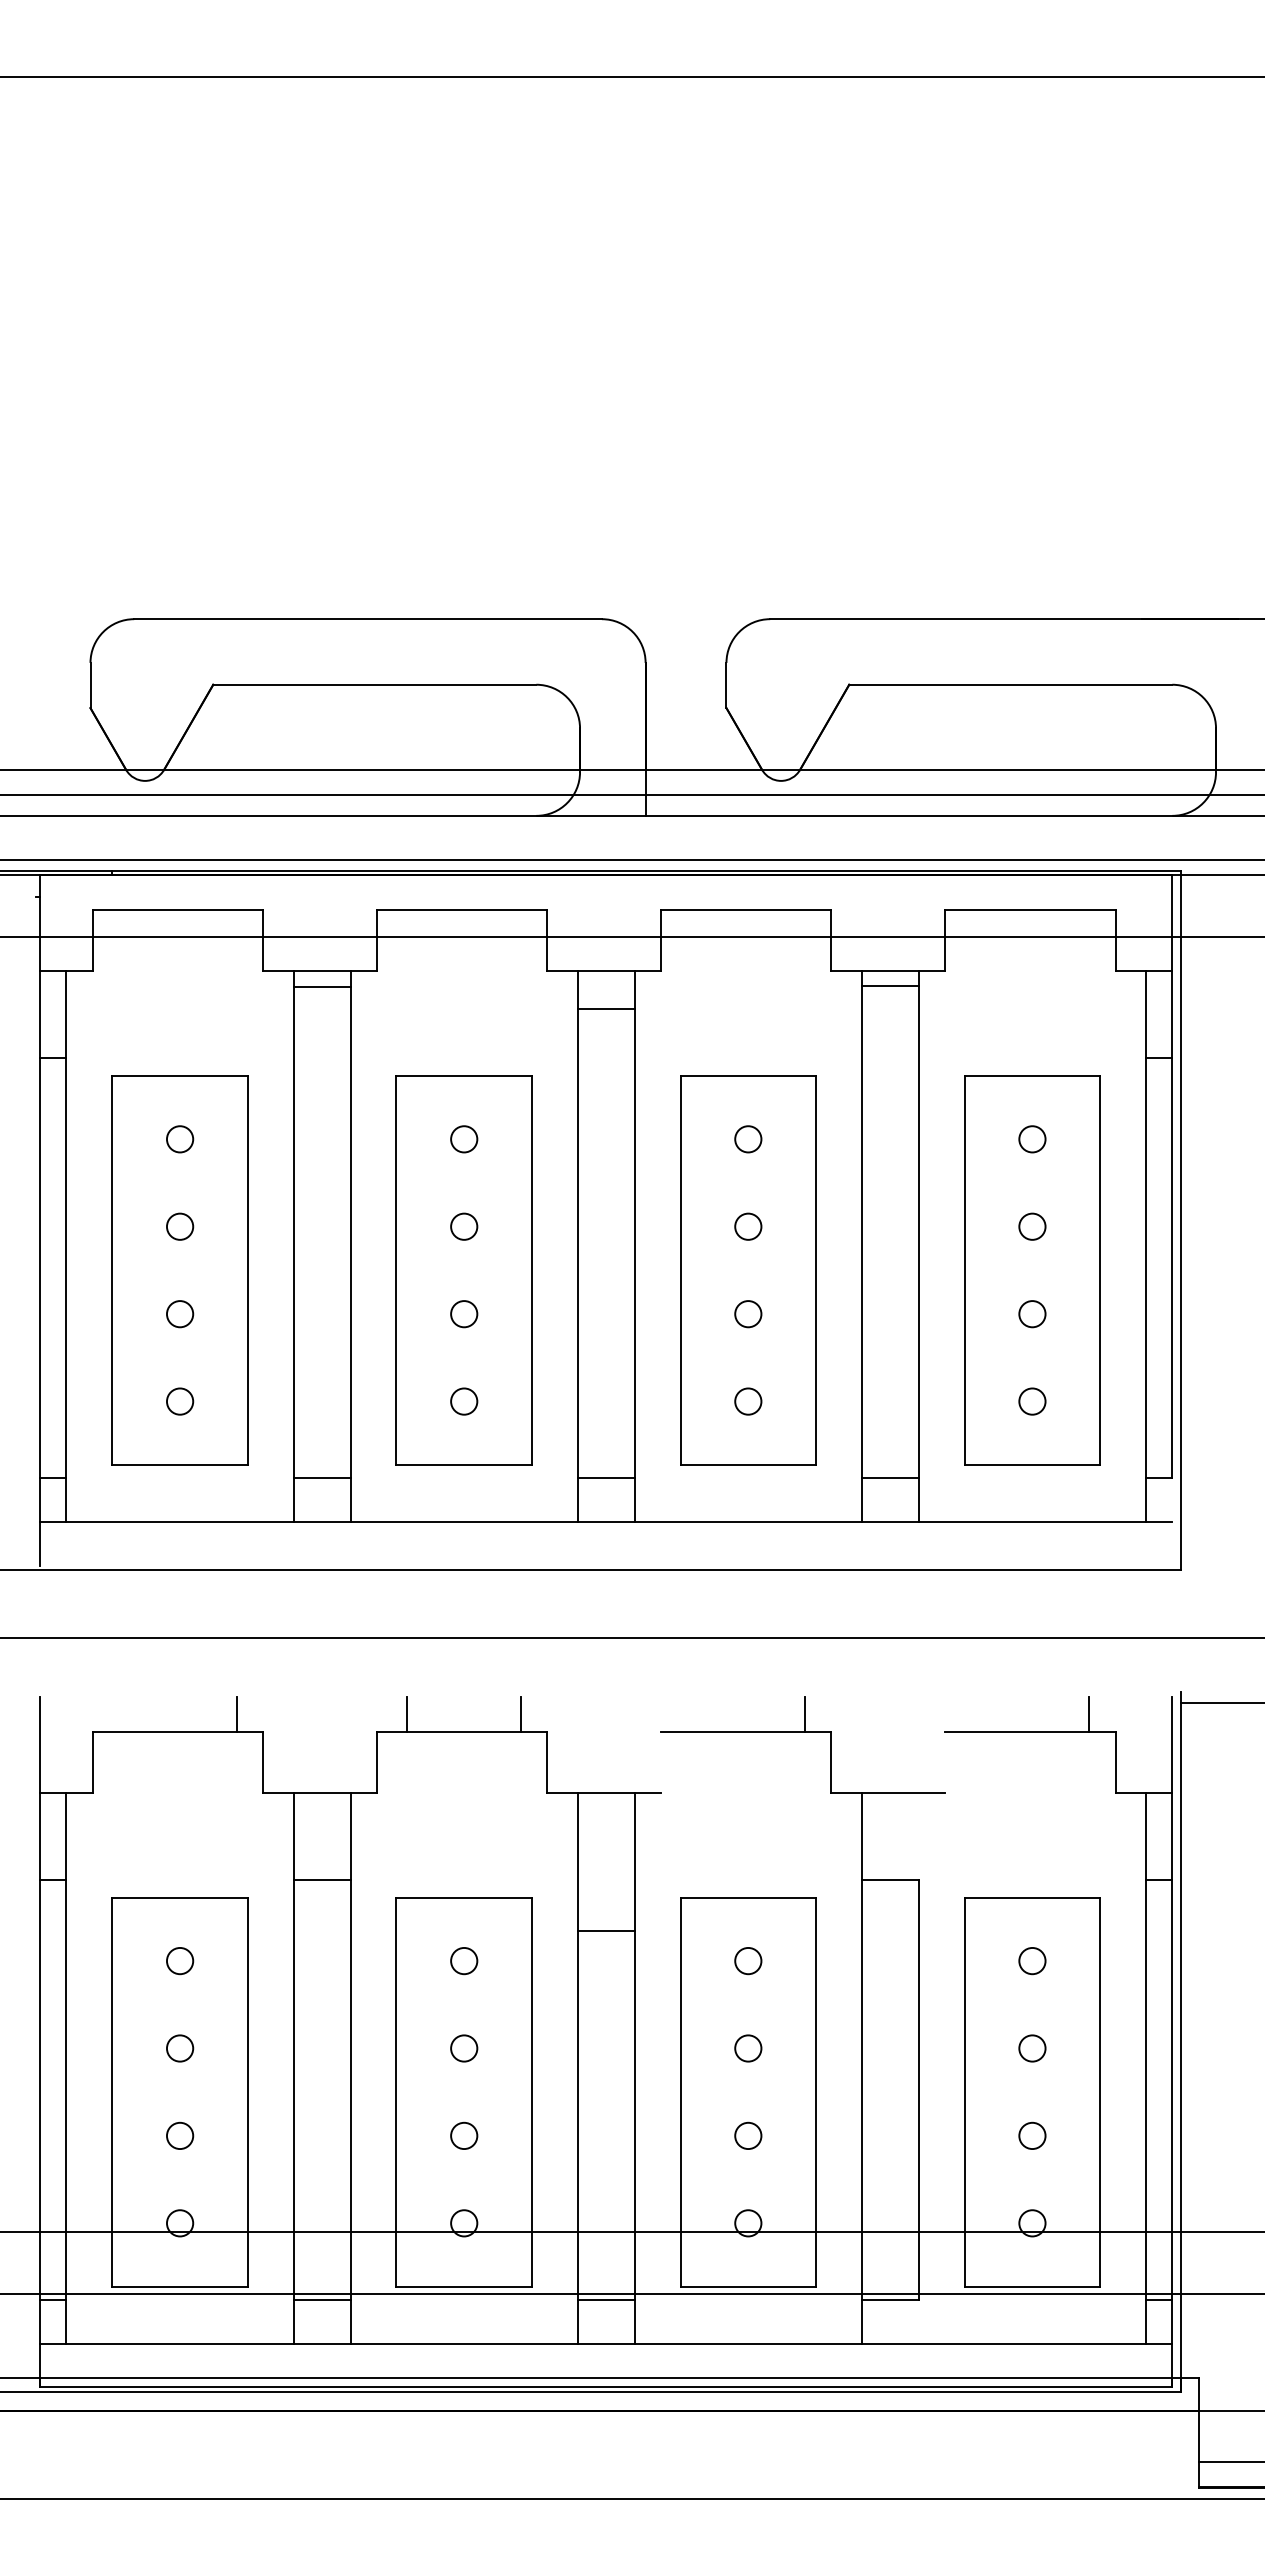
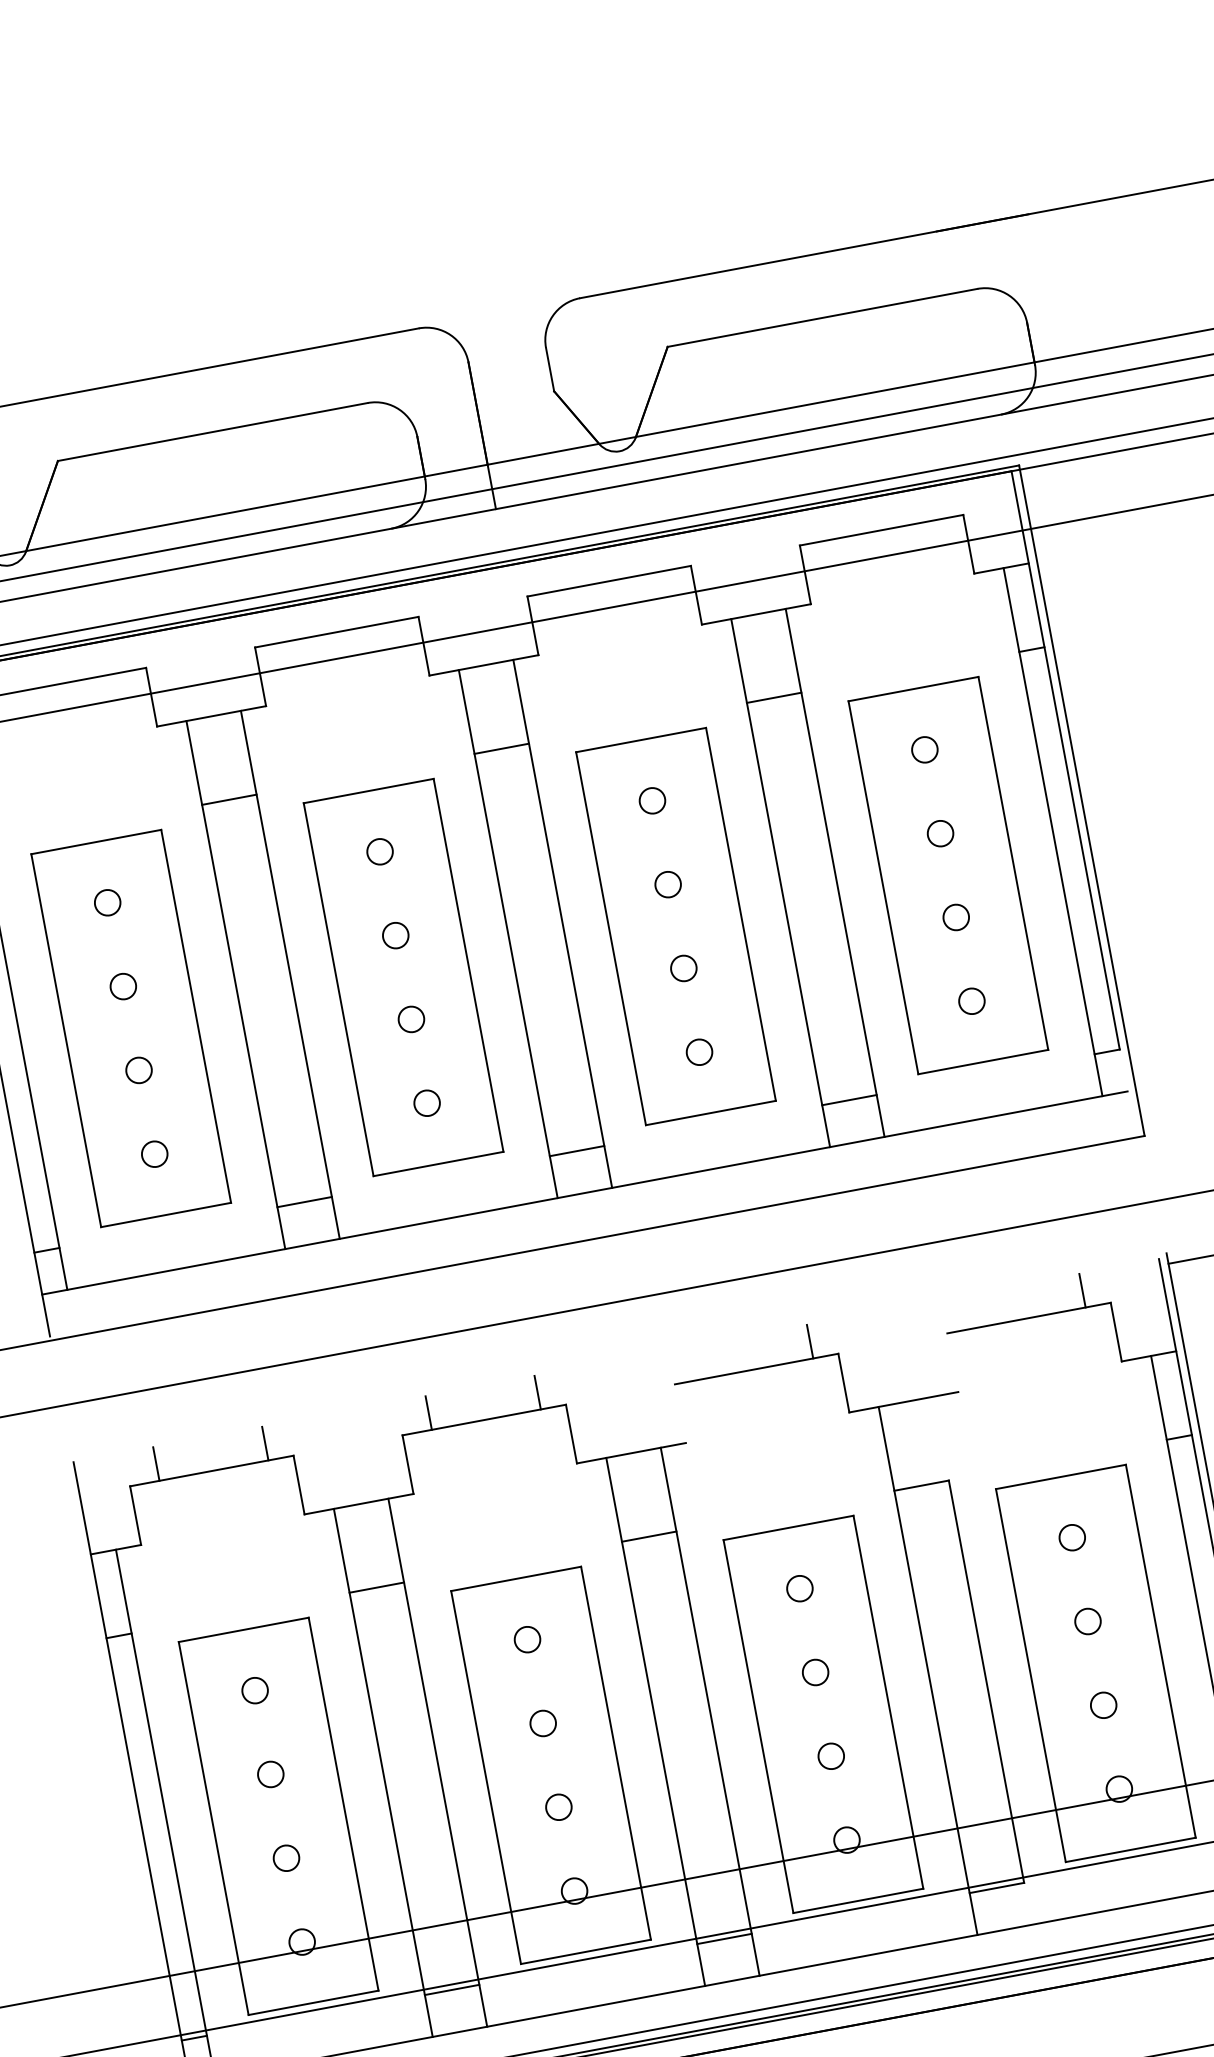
line: (889, 986) -> (773, 698), moved
line: (321, 987) -> (228, 799), moved
line: (605, 1009) -> (501, 748), moved
line: (123, 1713) -> (156, 1463), added
line: (605, 1931) -> (648, 1537), moved

